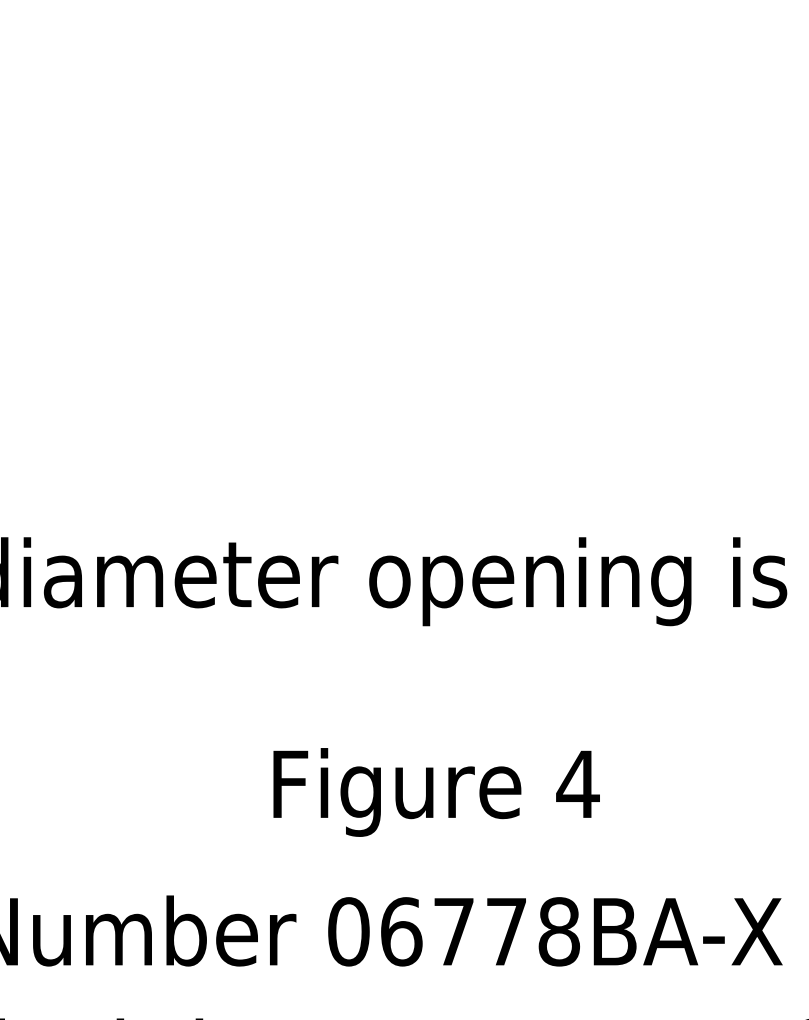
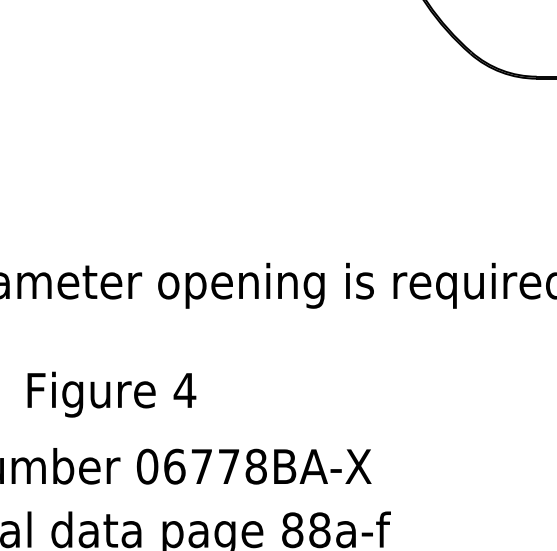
text: (435, 792) -> (111, 394), moved

